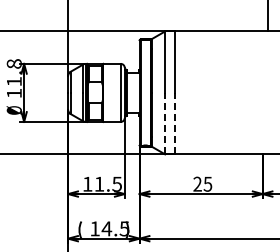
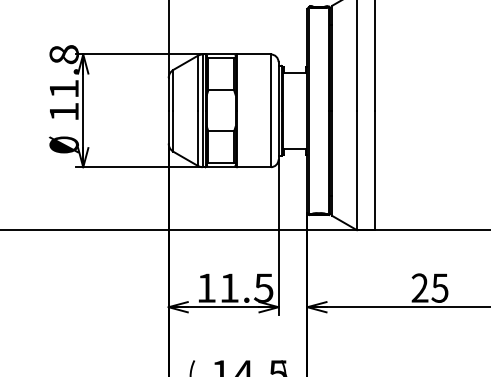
line: (165, 123) -> (357, 170), dashed -> solid
line: (174, 123) -> (375, 170), dashed -> solid

